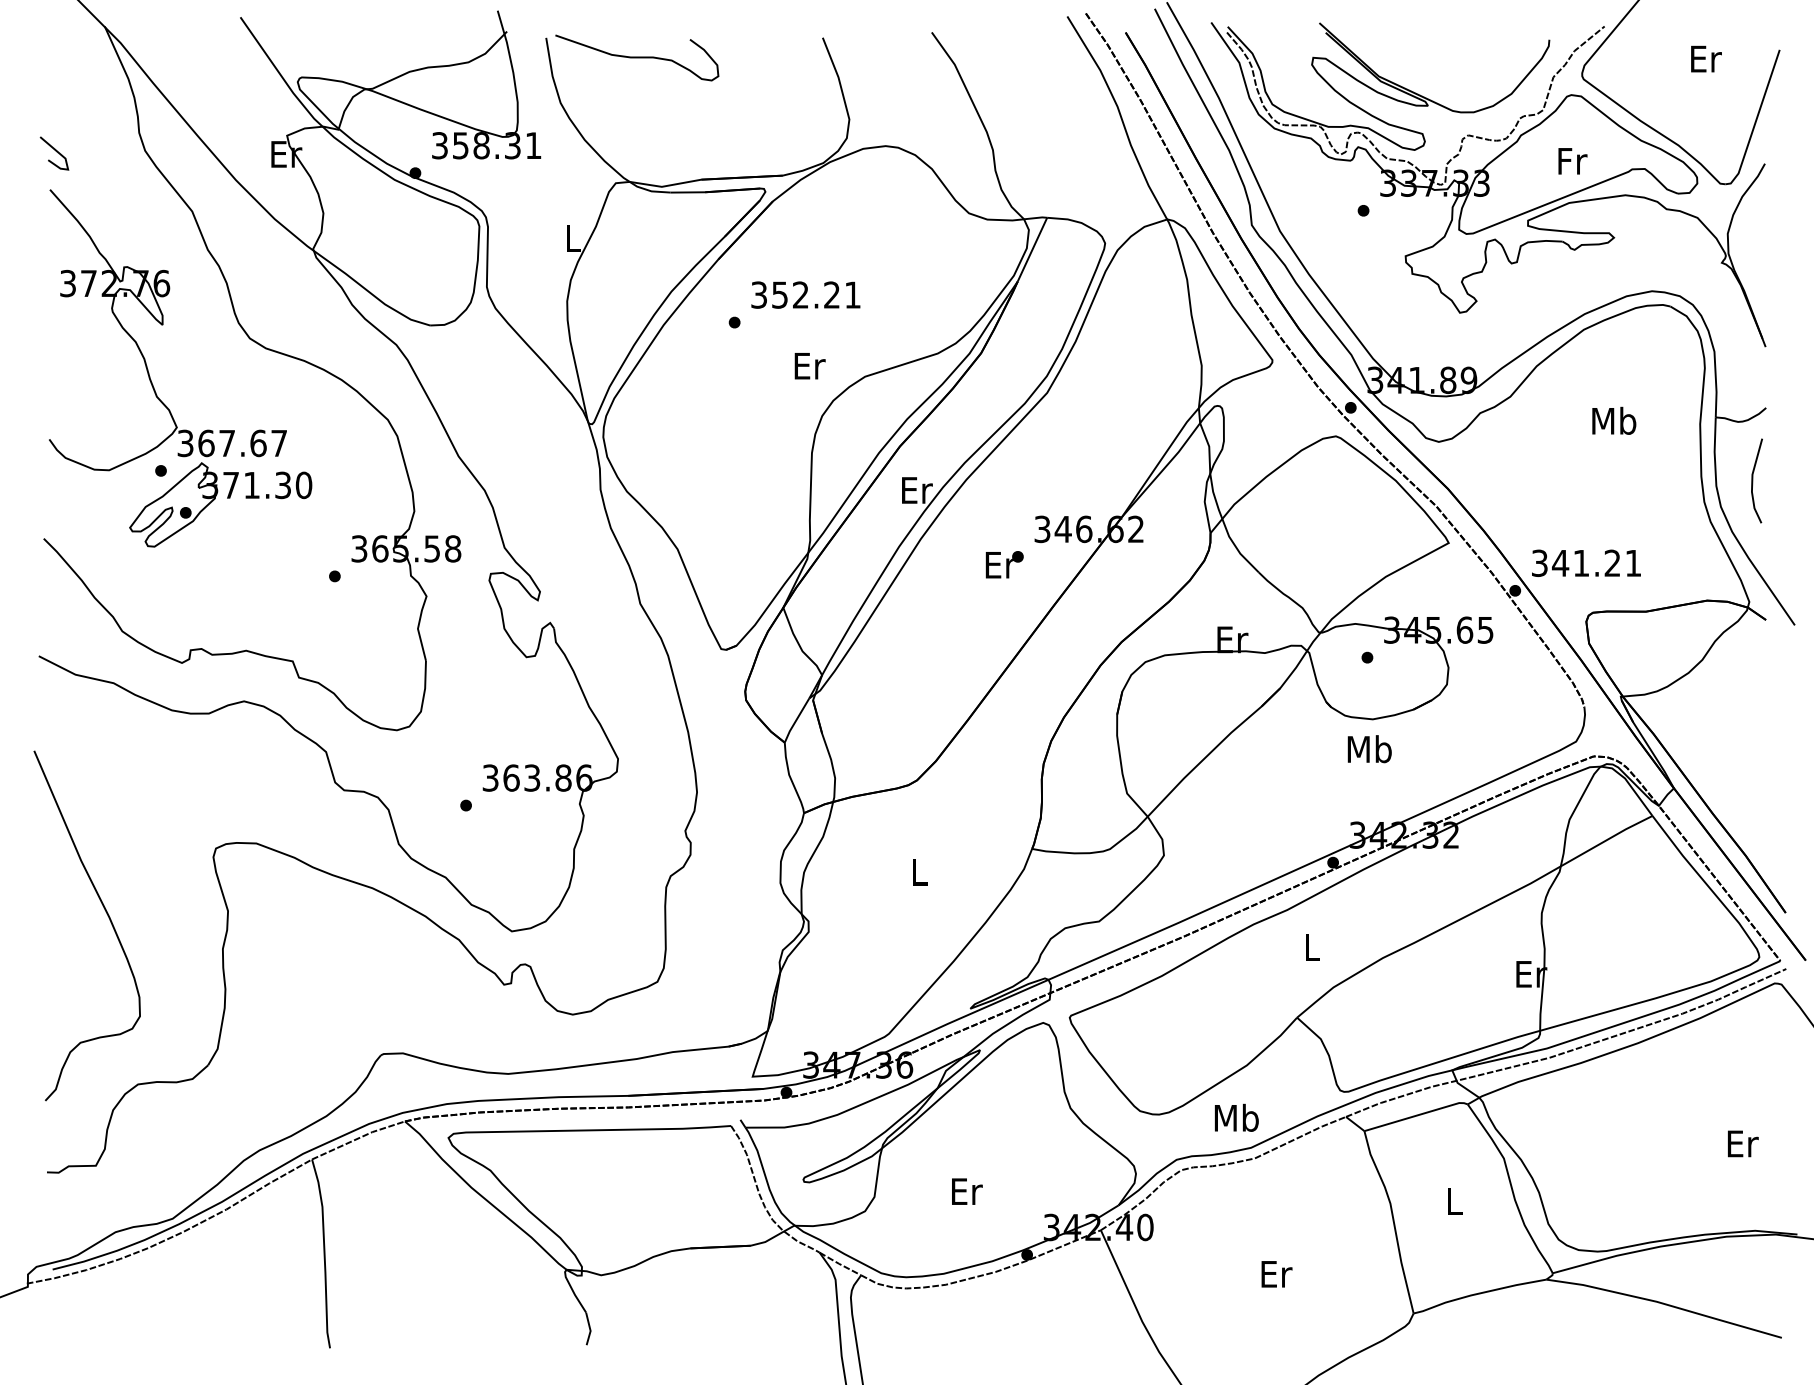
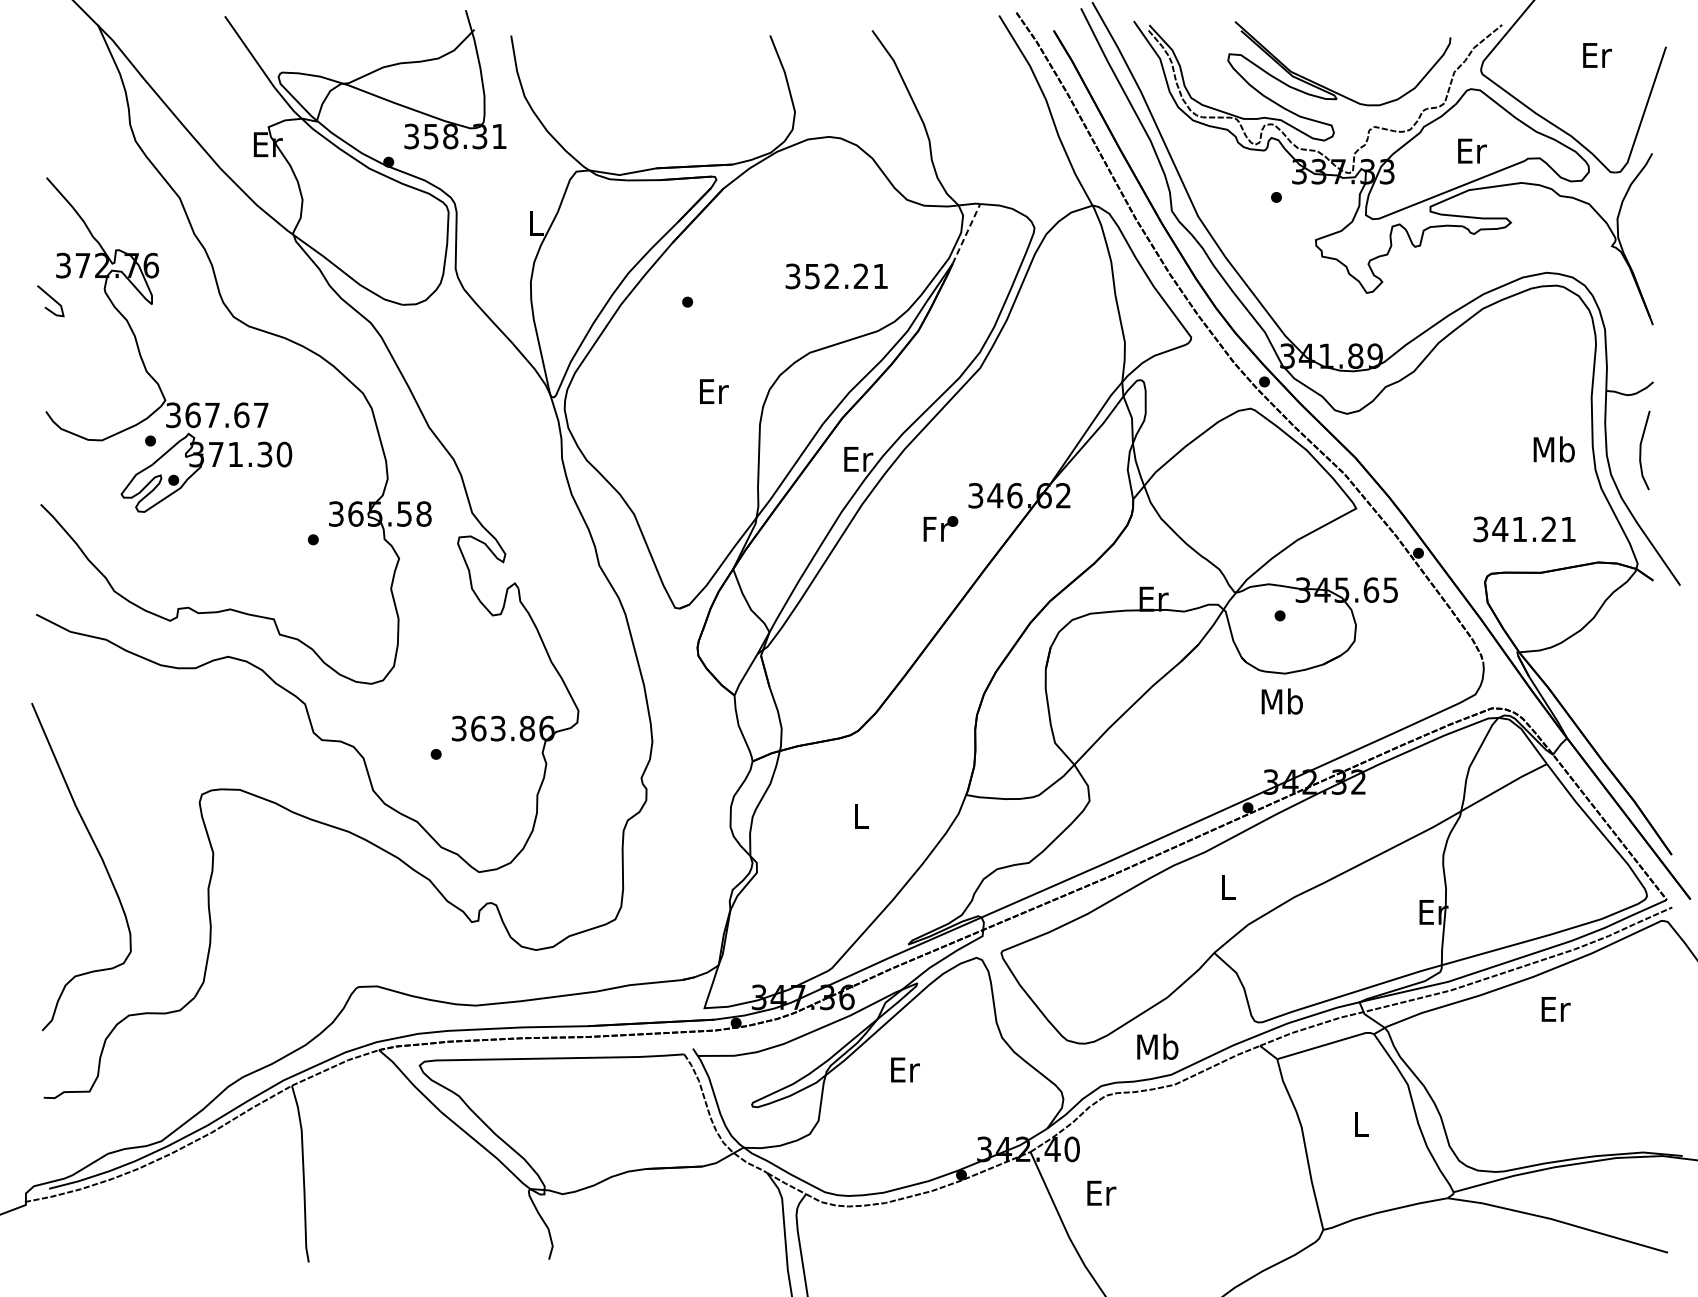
curve: (637, 57) -> (596, 53), removed
line: (55, 151) -> (51, 299), moved
text: (1572, 161) -> (1472, 151), Fr -> Er
line: (1032, 249) -> (966, 233), solid -> dashed
text: (805, 294) -> (836, 275), moved
text: (809, 366) -> (713, 391), moved
text: (1614, 420) -> (1554, 449), moved
text: (1586, 562) -> (1524, 528), moved
text: (998, 565) -> (934, 529), Er -> Fr
text: (1743, 1143) -> (1556, 1008), moved
text: (967, 1191) -> (905, 1069), moved
text: (1276, 1274) -> (1101, 1193), moved

